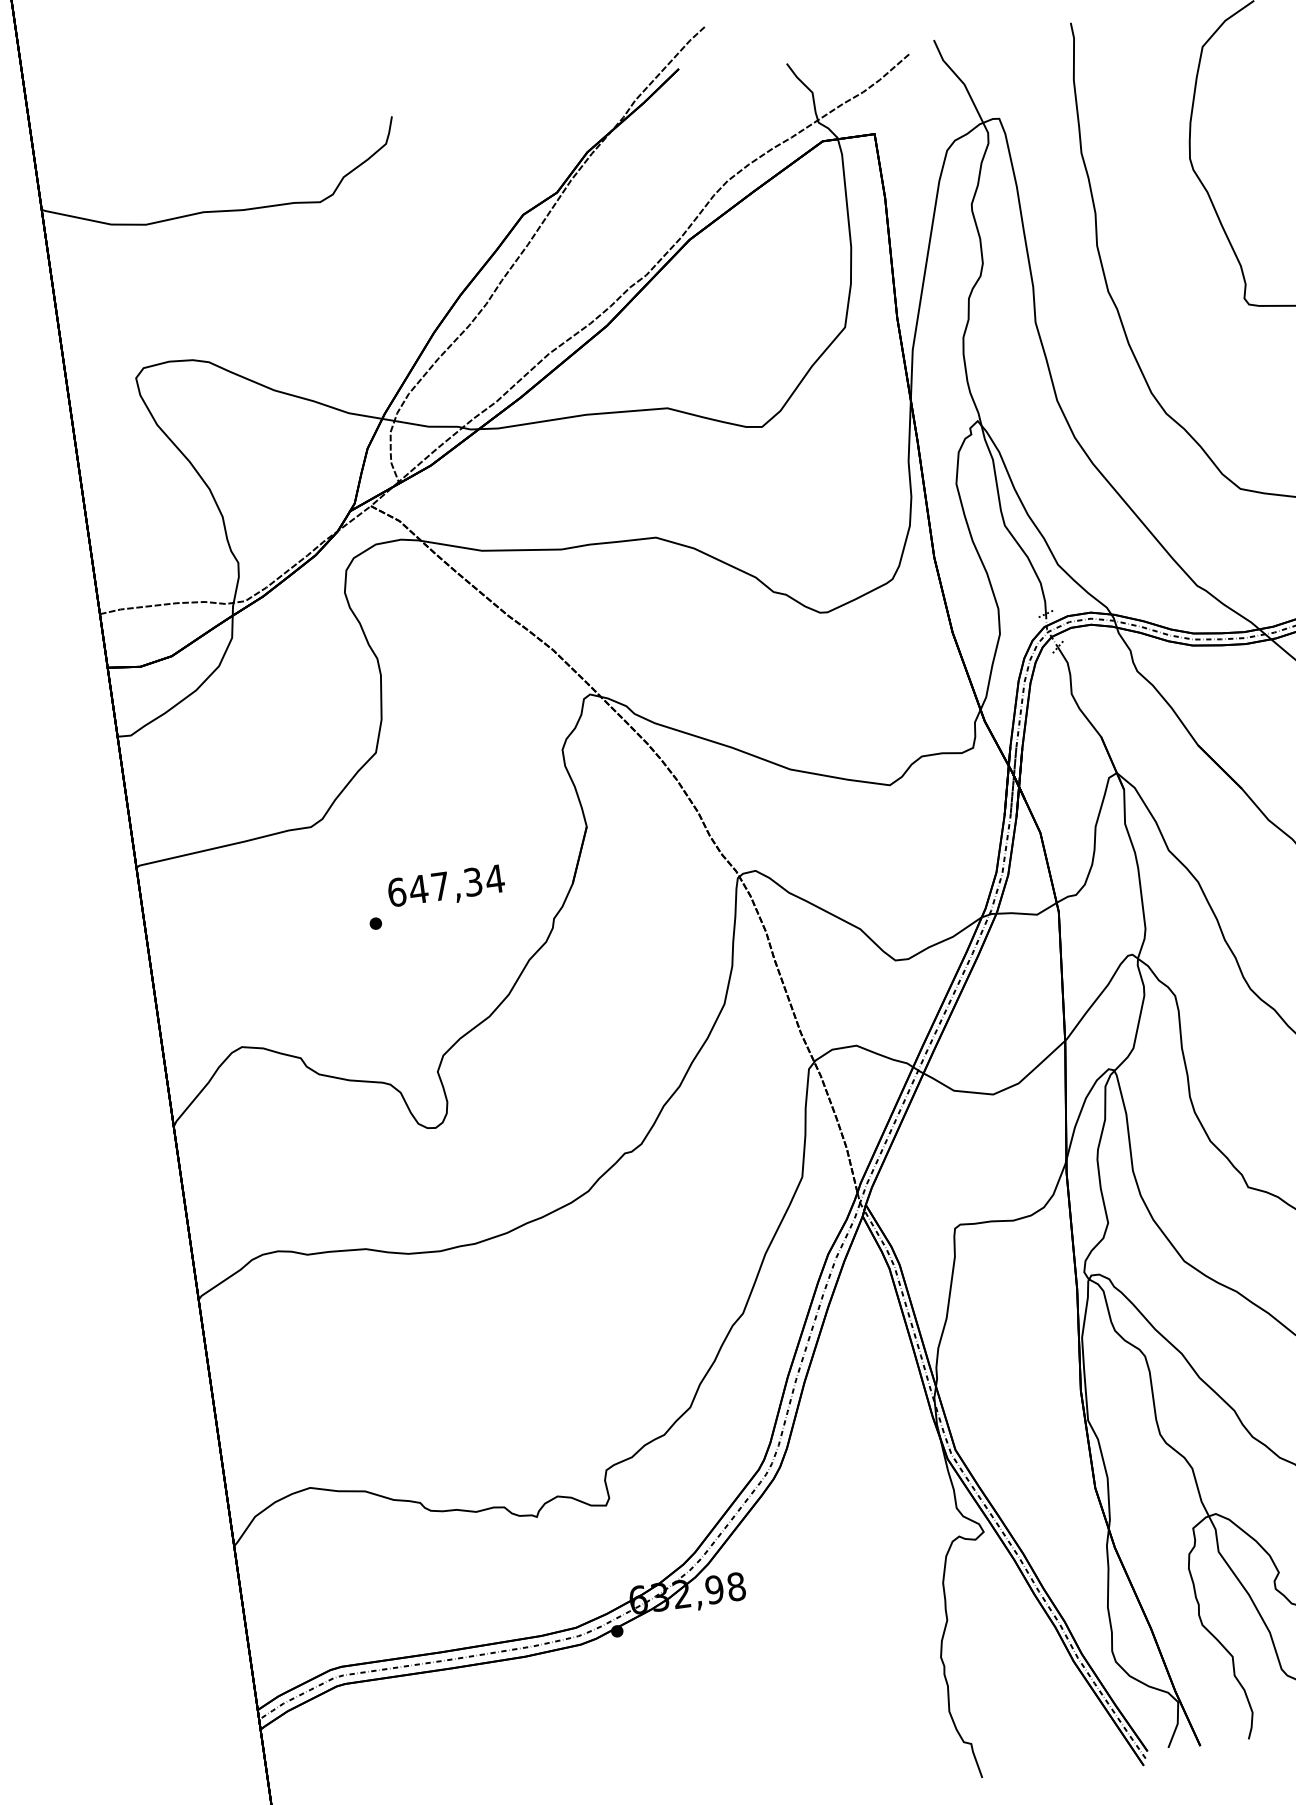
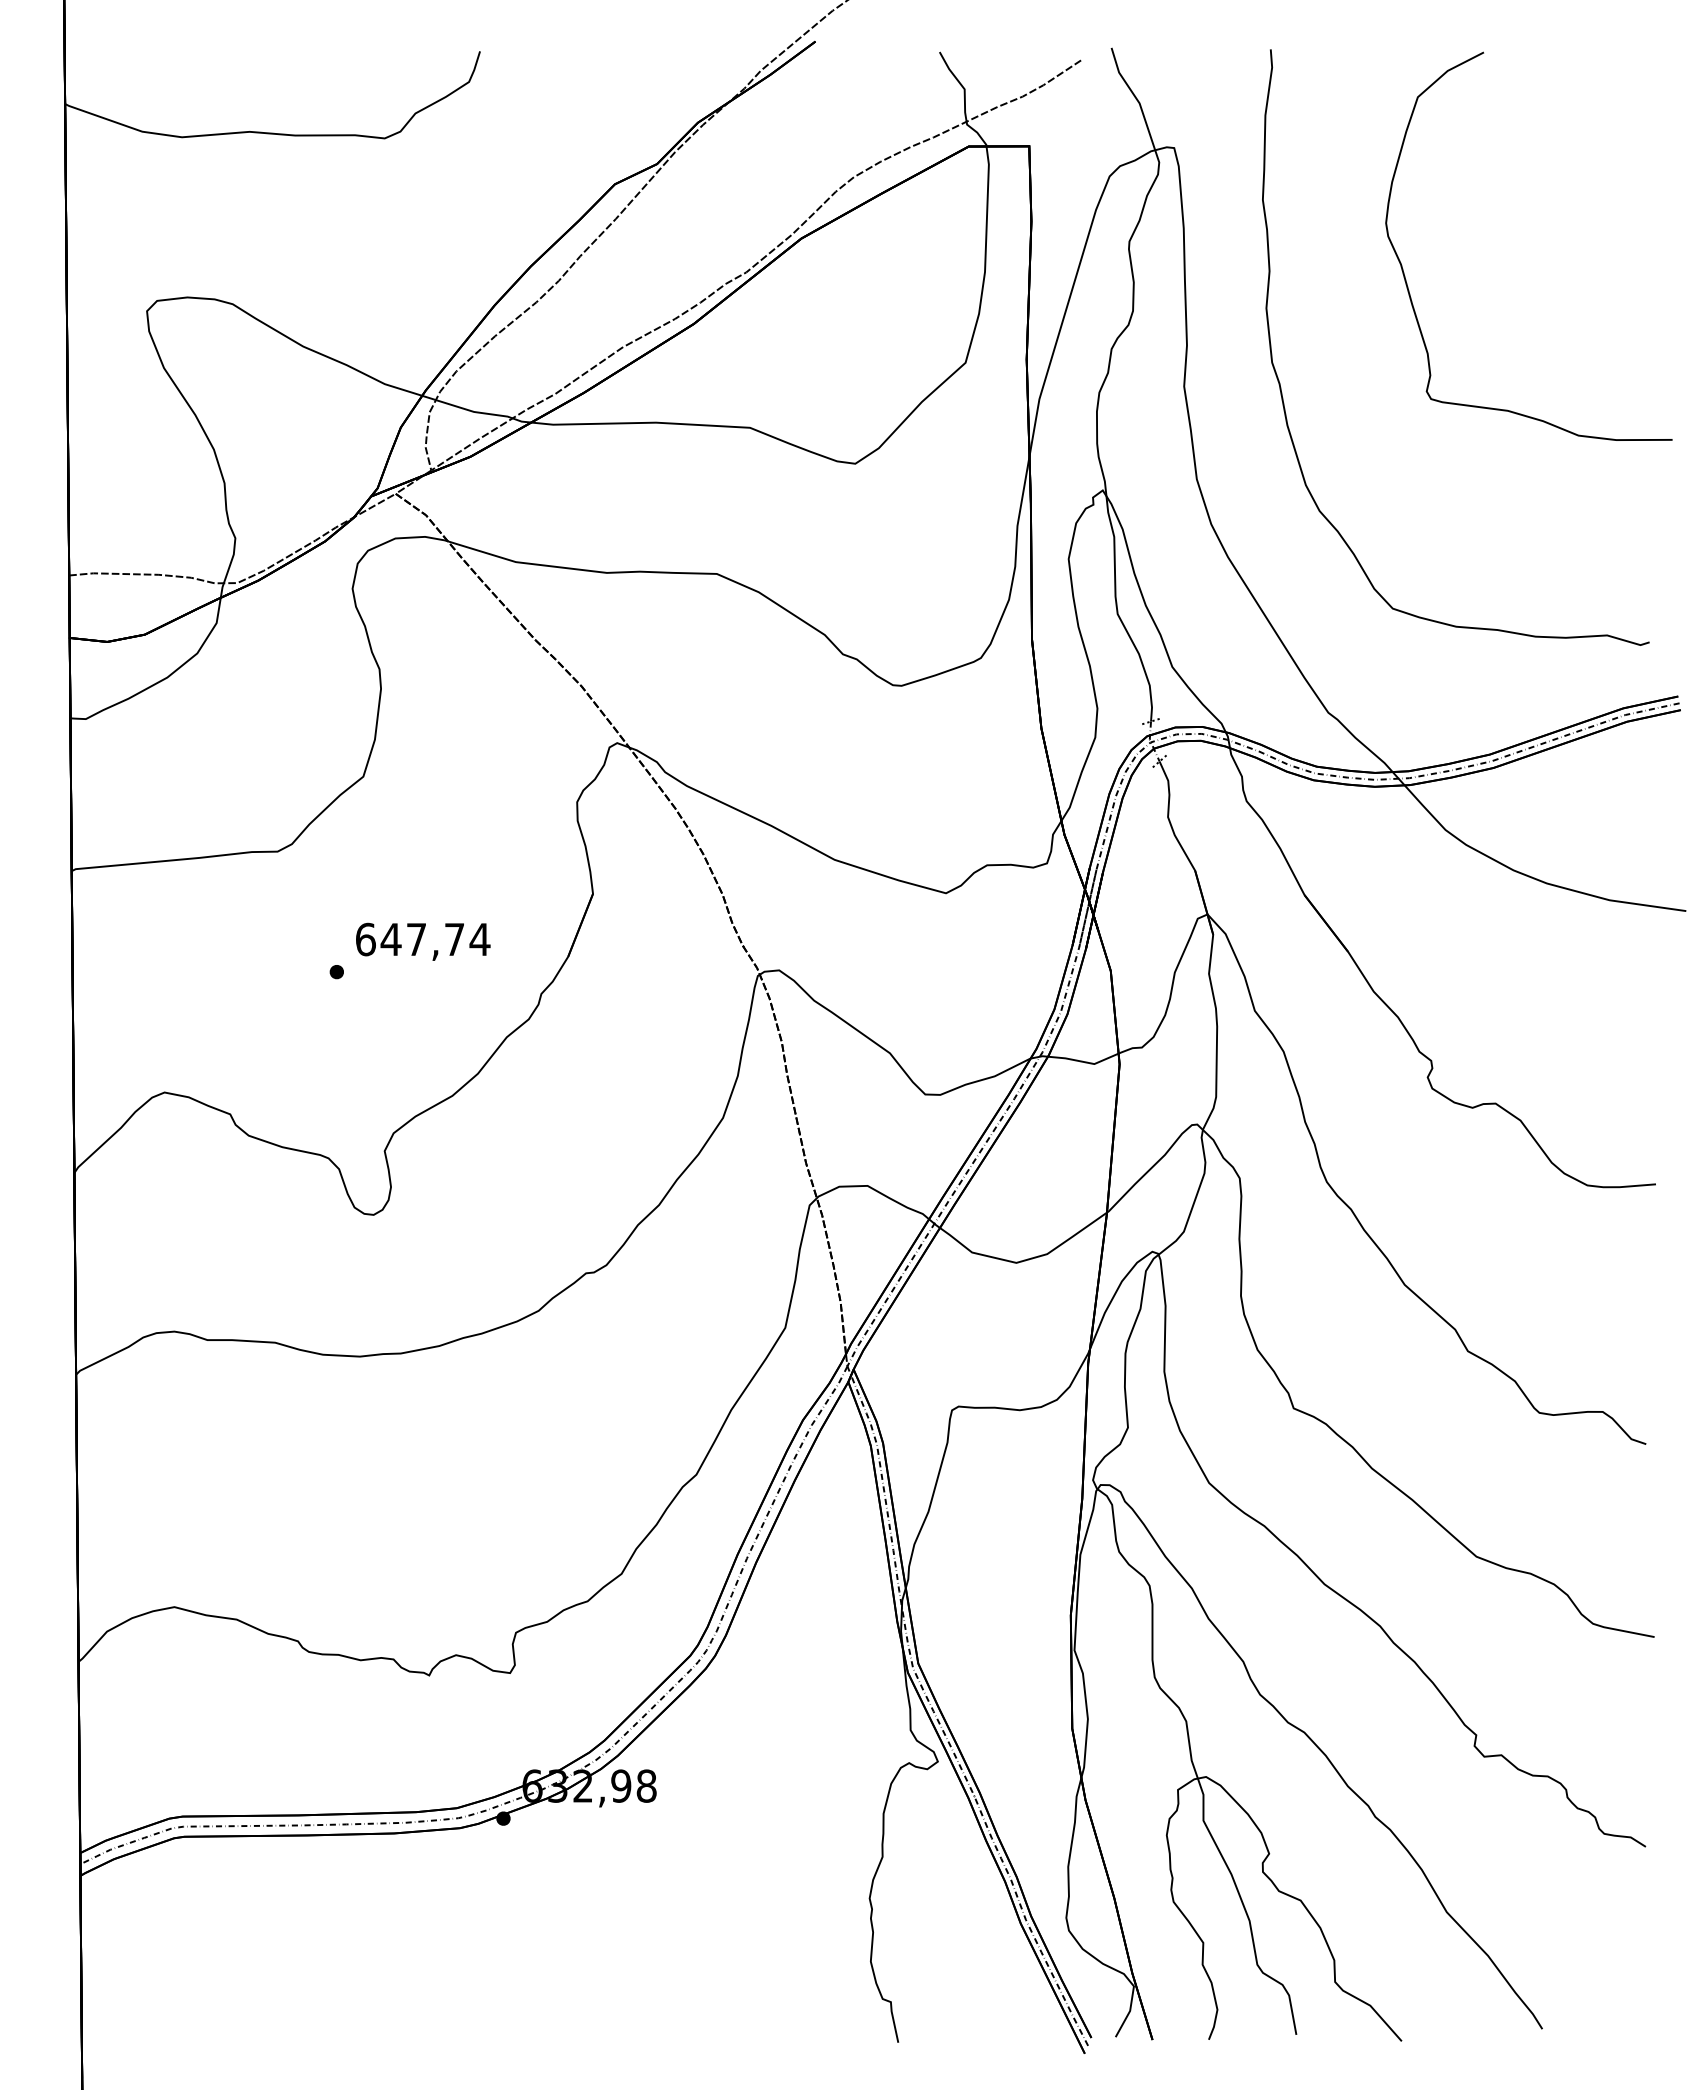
text: (473, 882) -> (454, 939), 647,34 -> 647,74

